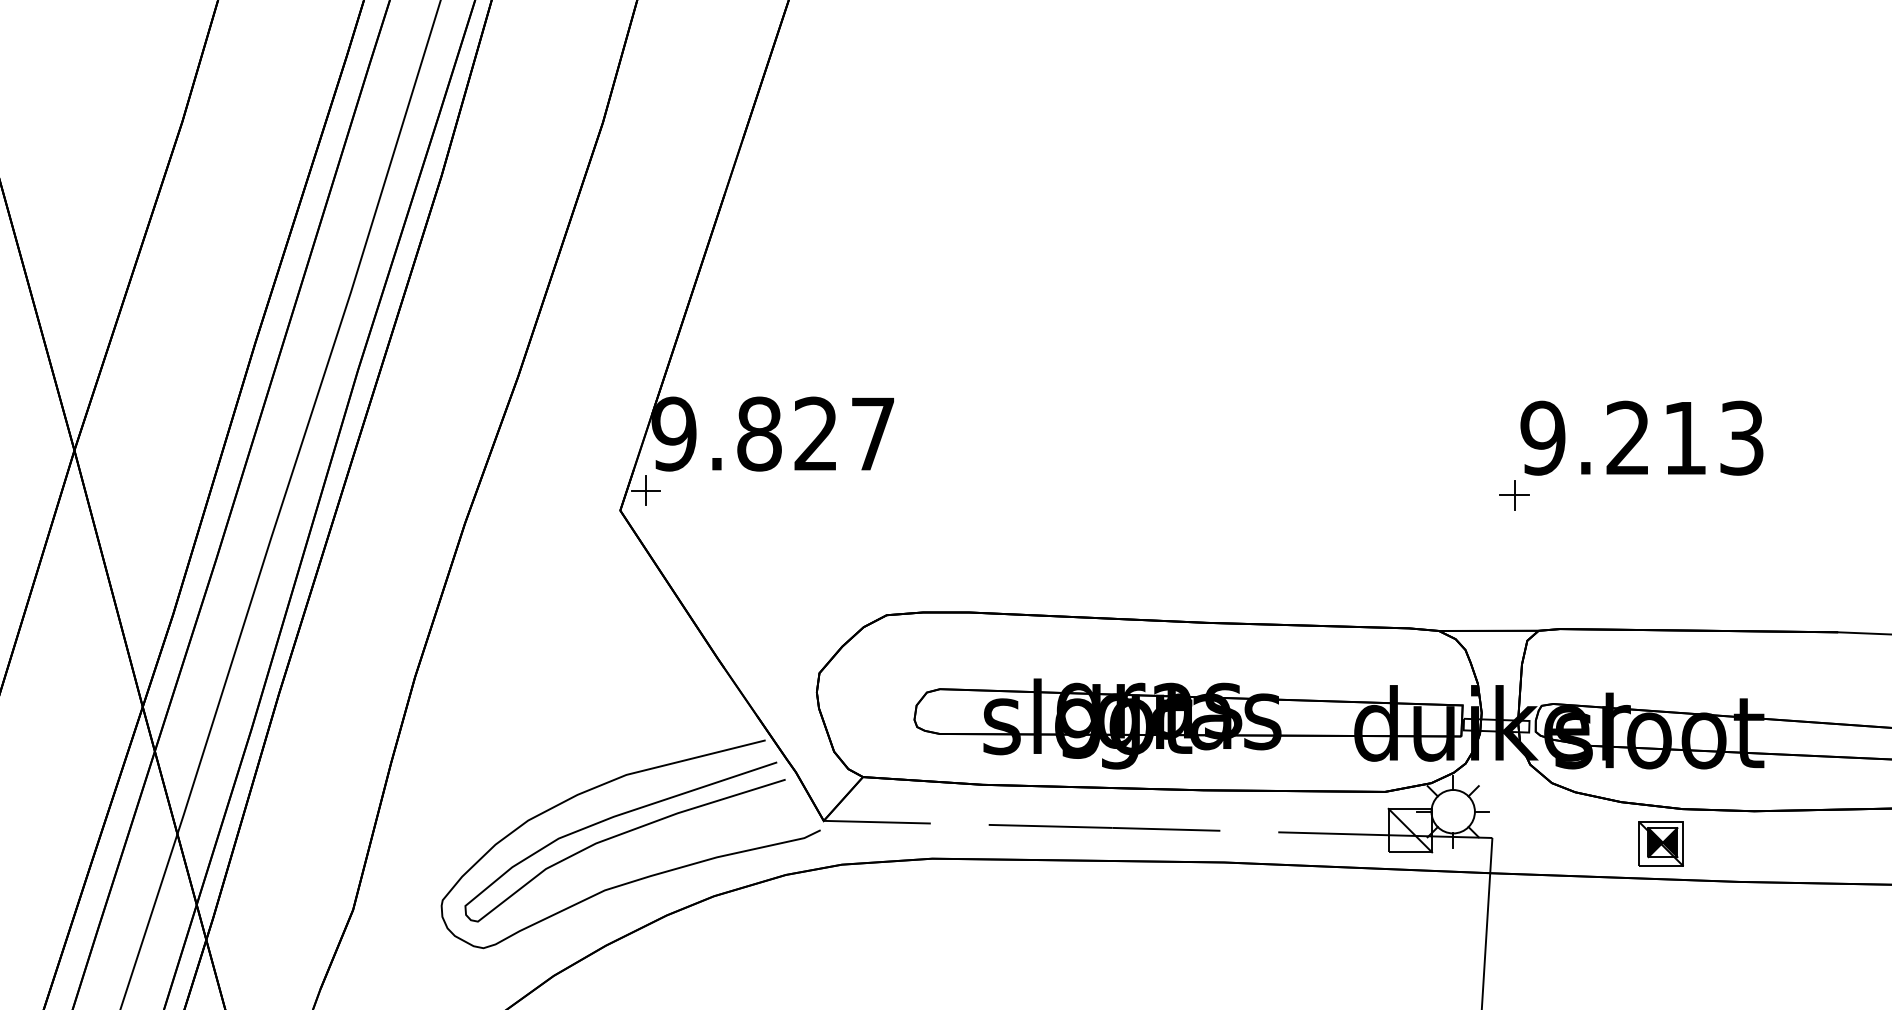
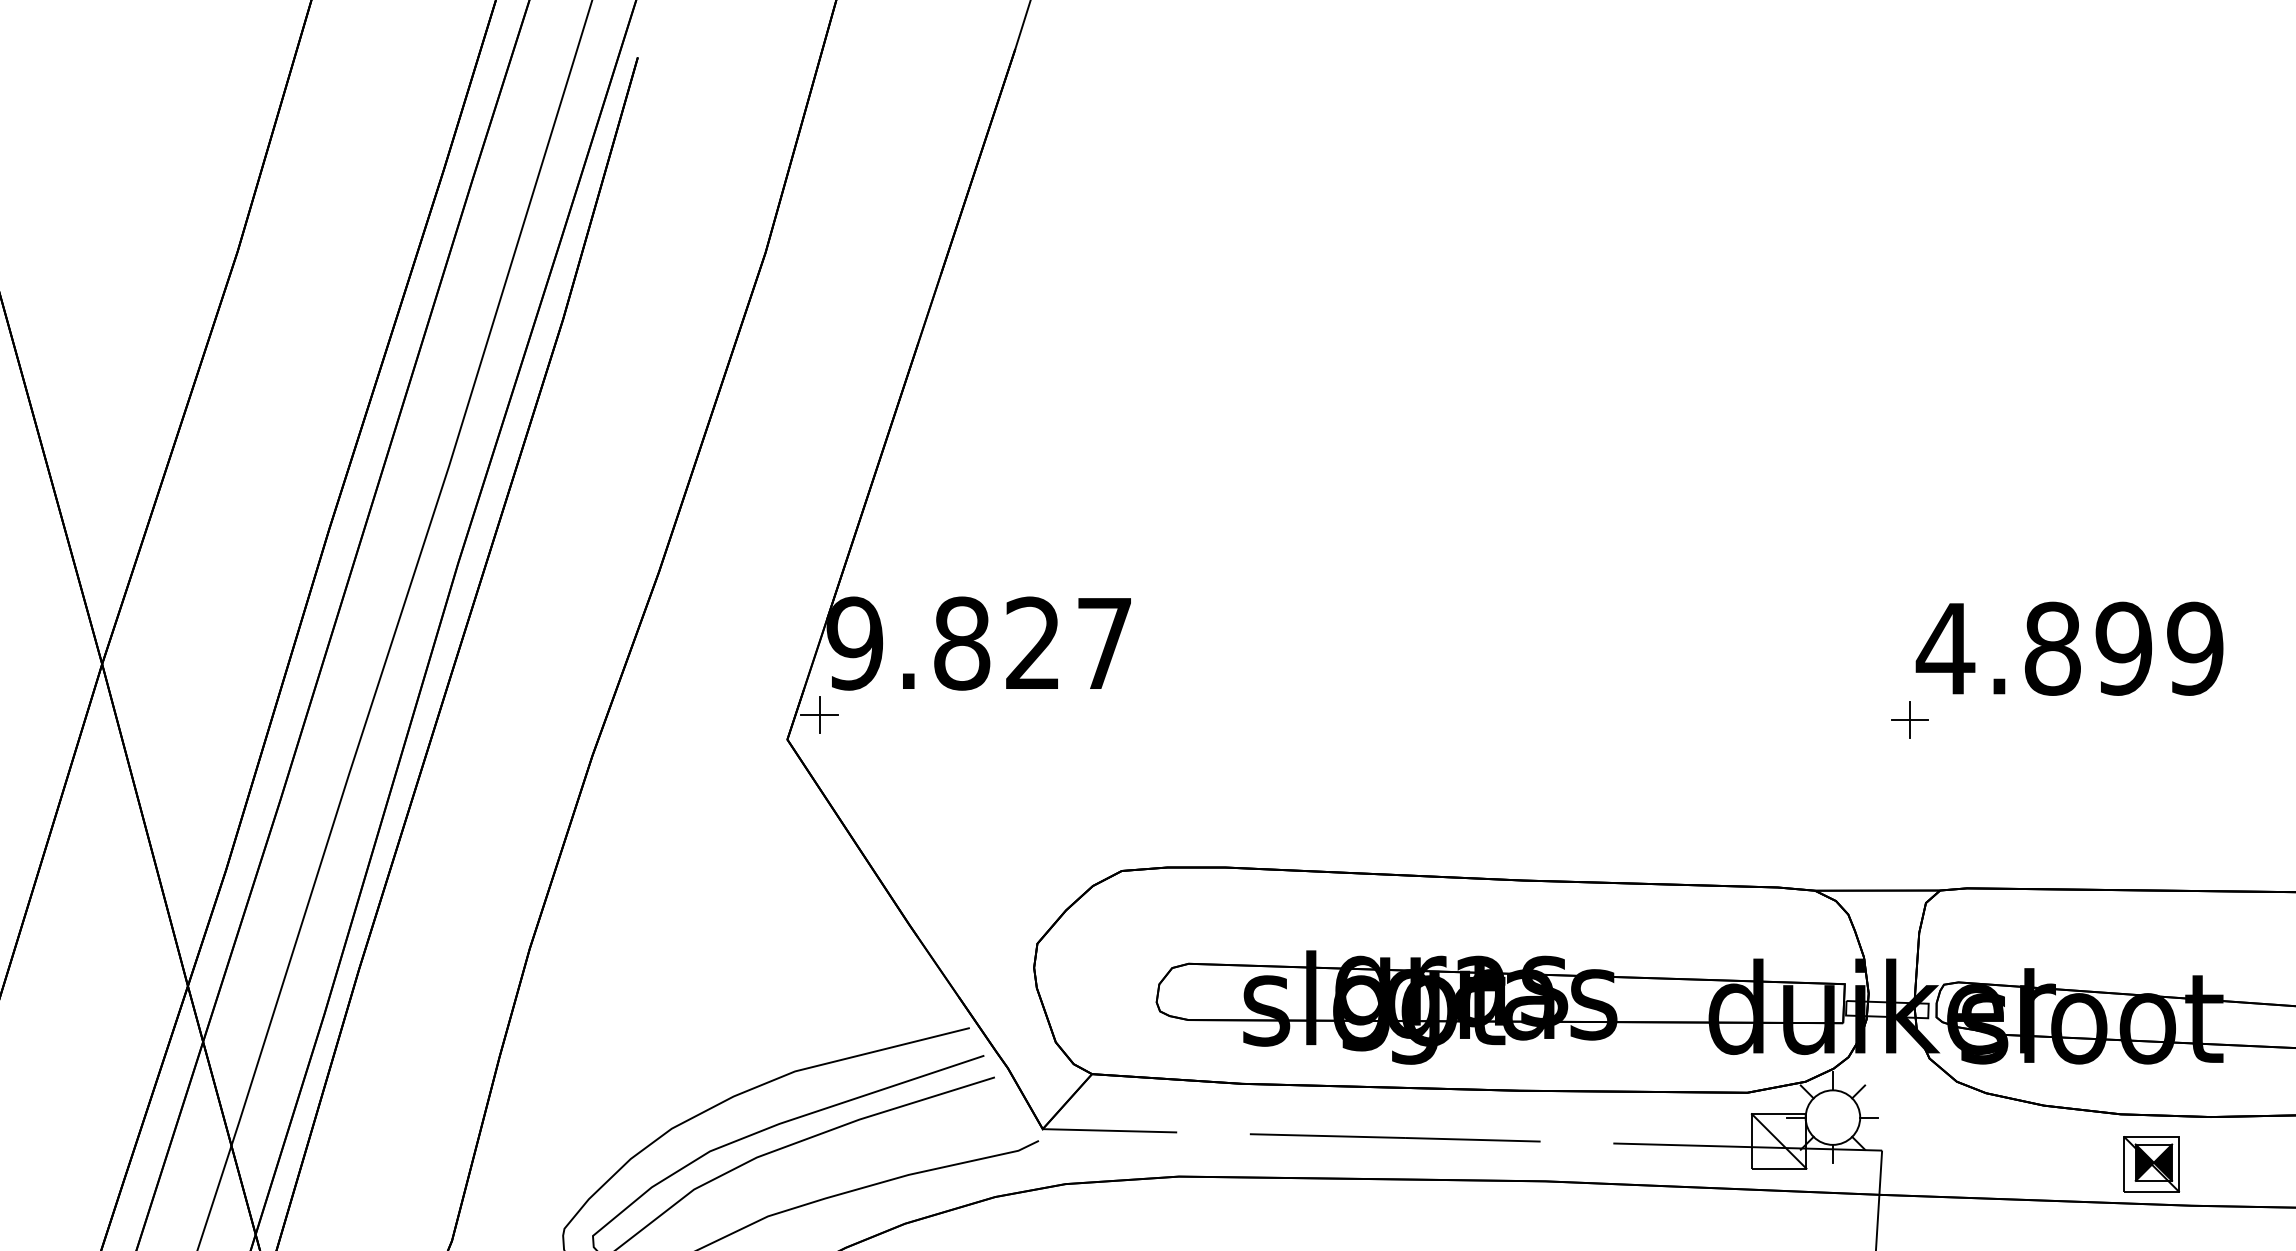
text: (1641, 437) -> (2069, 647), 9.213 -> 4.899
part: (1660, 843) -> (2150, 1163), moved

